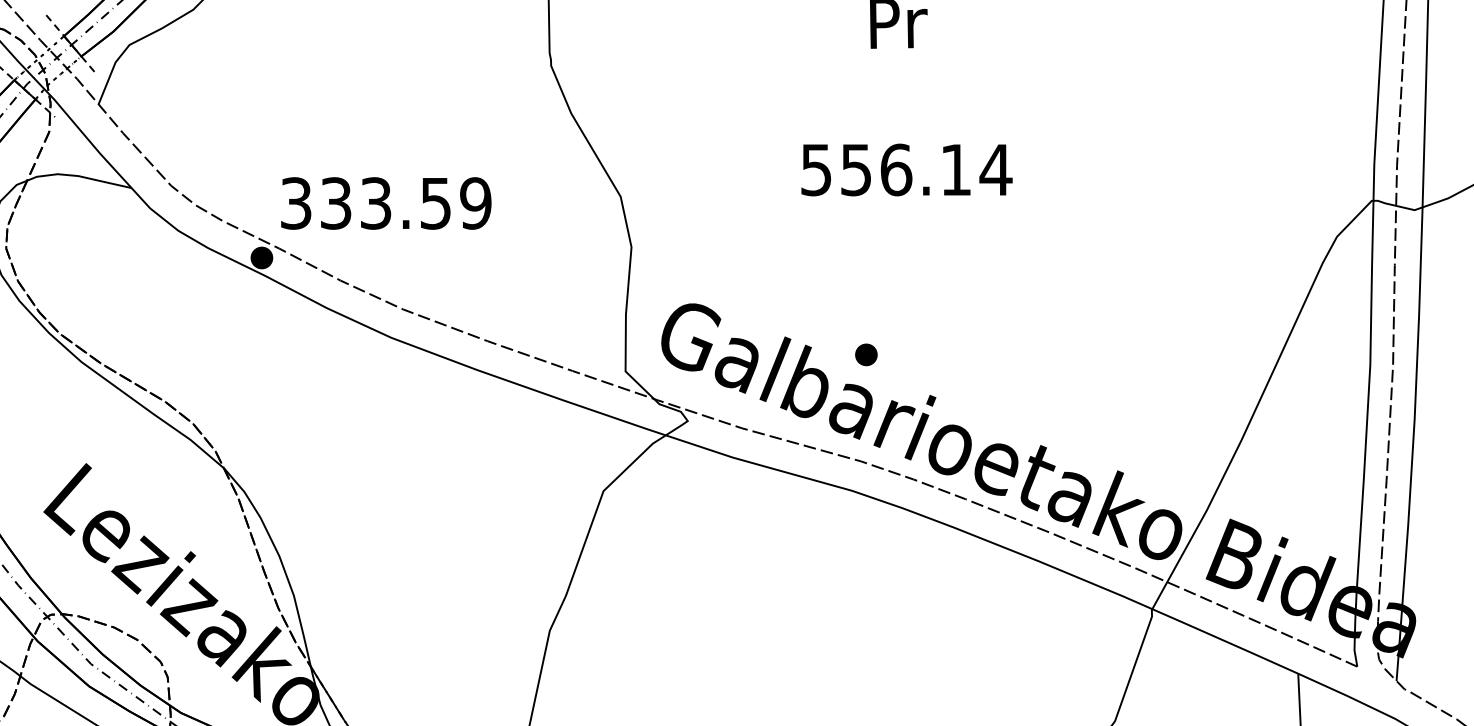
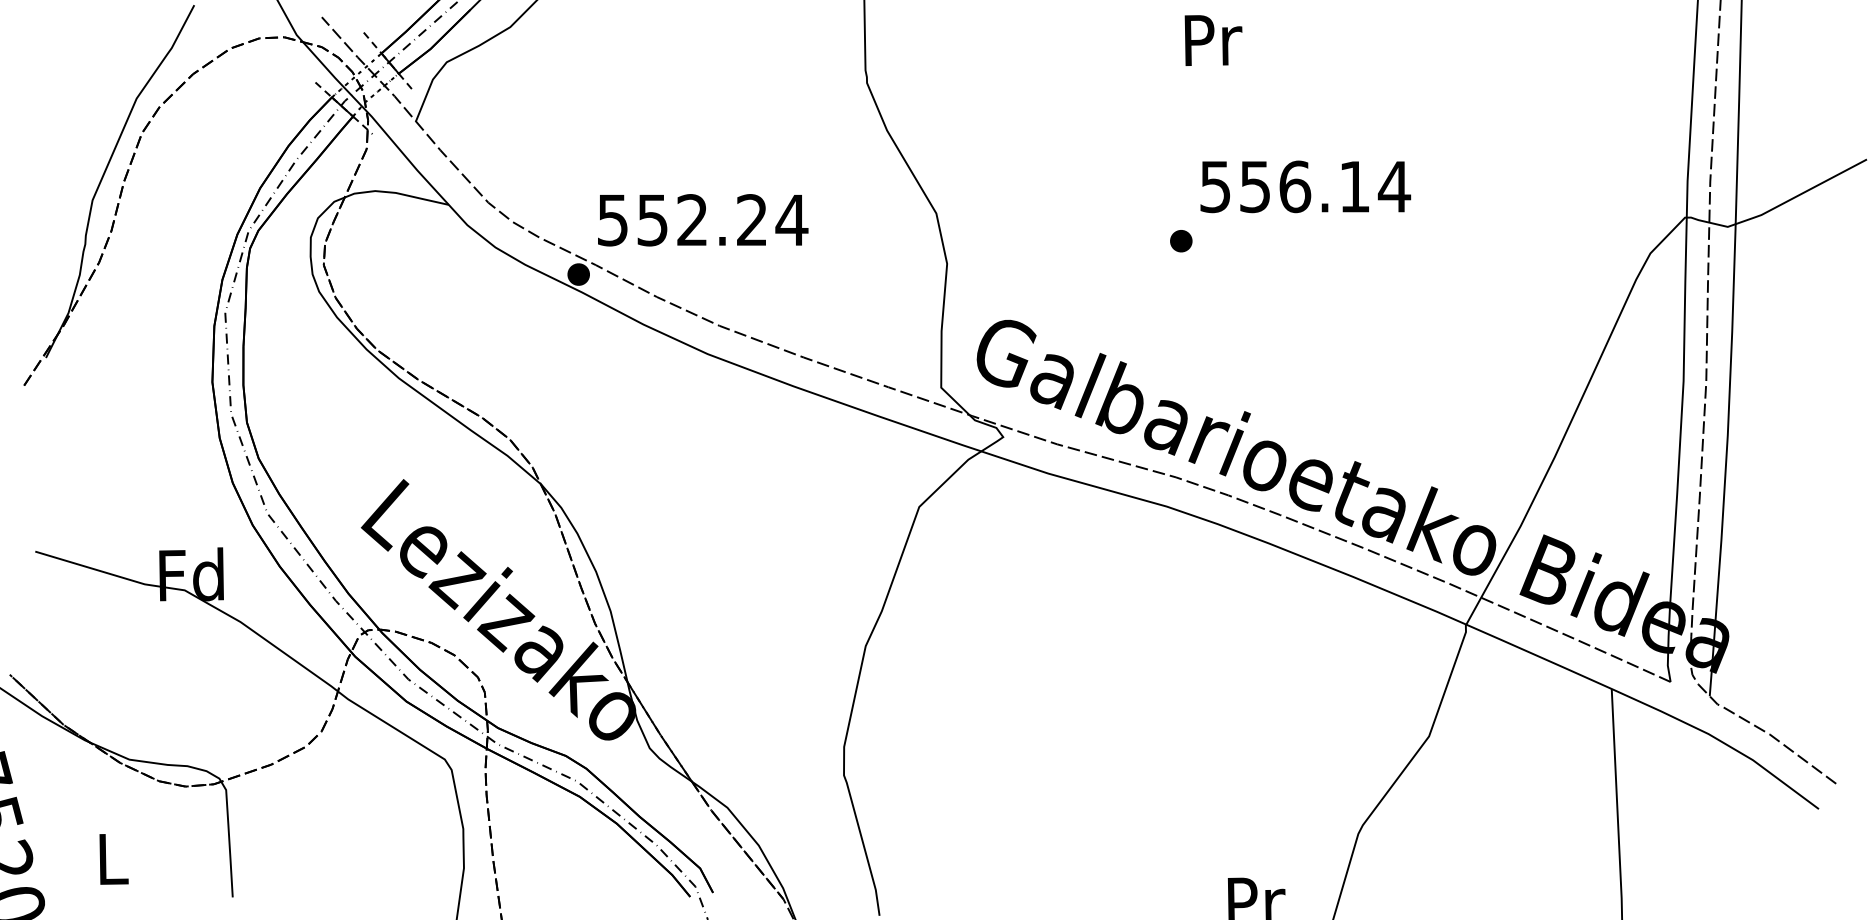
text: (906, 169) -> (1305, 186), moved
text: (387, 203) -> (703, 220), 333.59 -> 552.24
part: (866, 355) -> (1181, 241), moved

